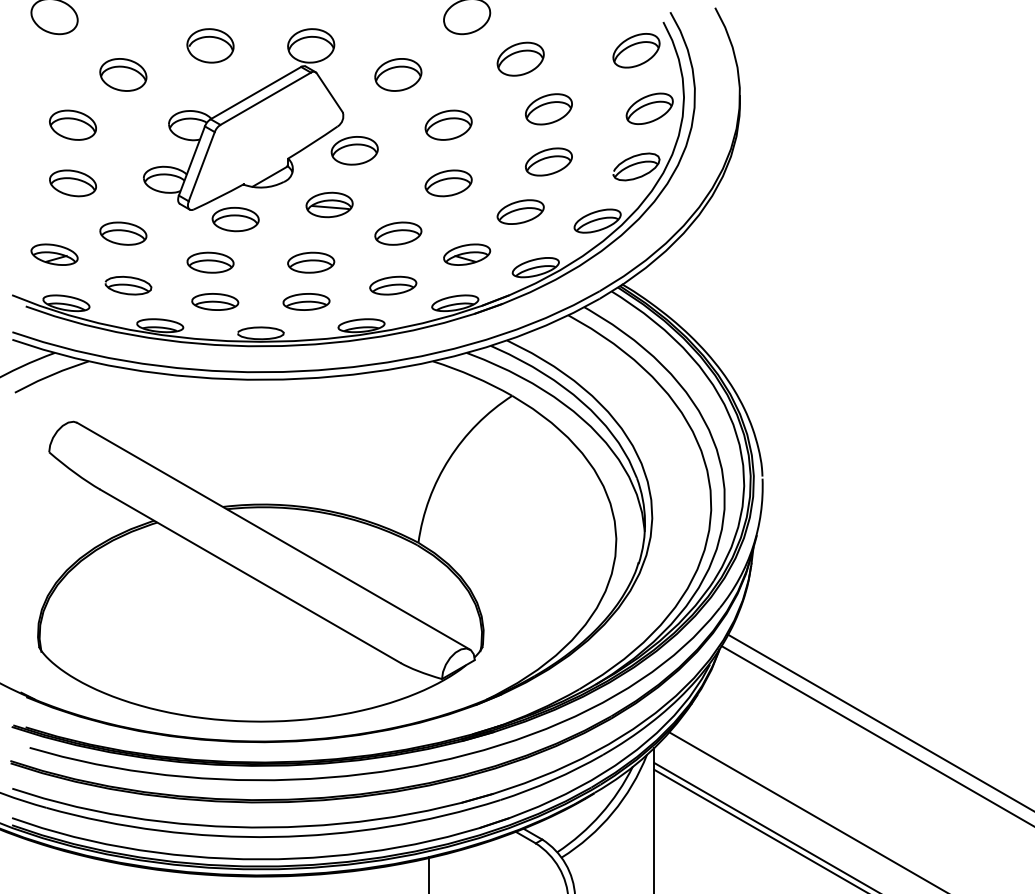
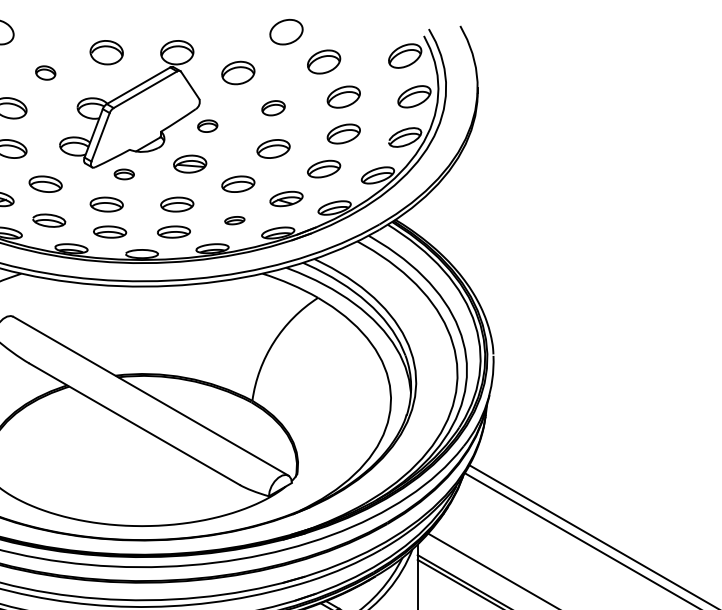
part: (123, 74) -> (45, 72), size x0.6
part: (448, 124) -> (273, 107), size x0.7
part: (354, 150) -> (207, 125), size x0.6
part: (235, 219) -> (124, 174), size x0.6
part: (393, 285) -> (234, 220), size x0.6

